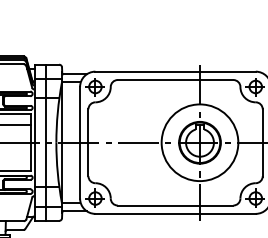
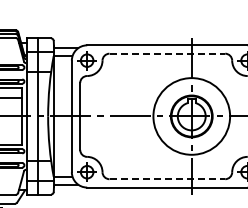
line: (175, 80) -> (167, 54), solid -> dashed
line: (175, 205) -> (167, 179), solid -> dashed

